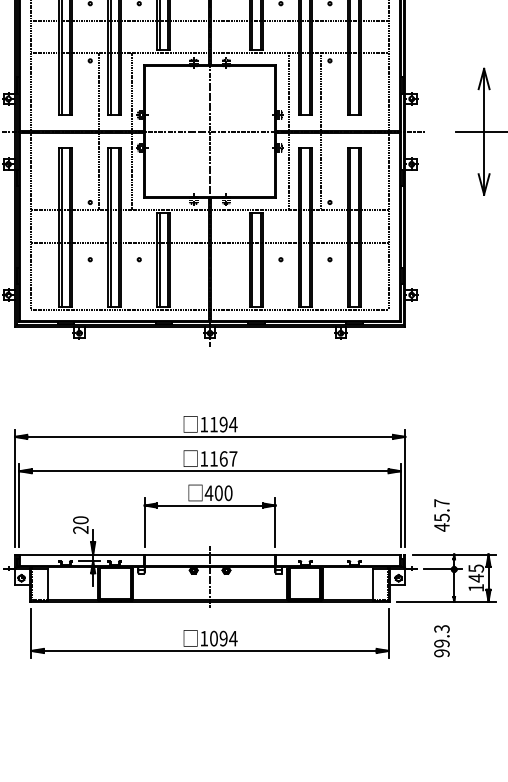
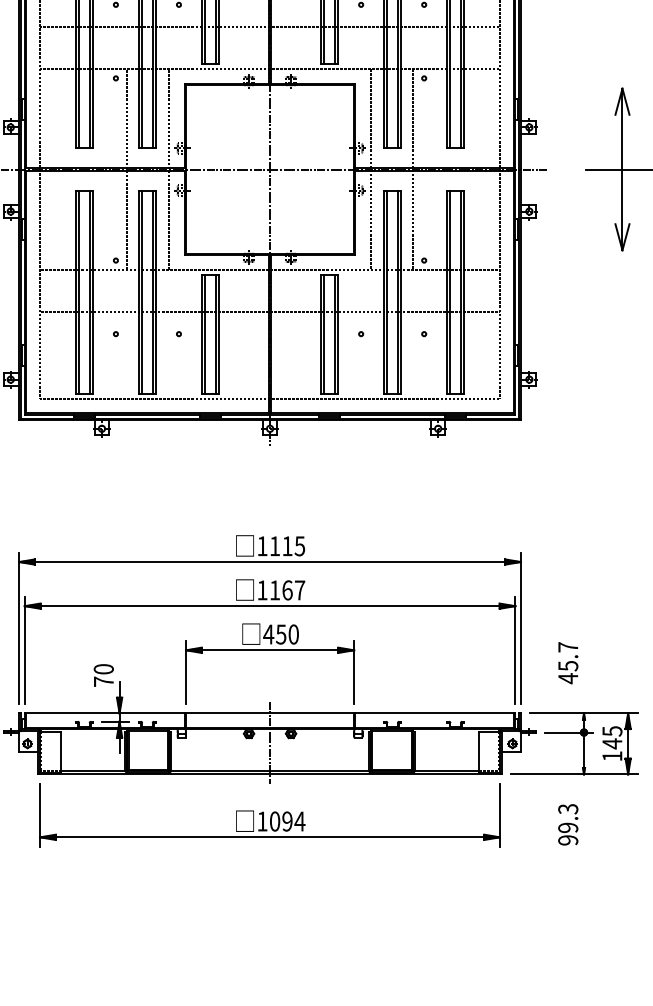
text: (228, 424) -> (293, 546), 1194 -> 1115
text: (219, 493) -> (281, 634), 400 -> 450
text: (80, 529) -> (103, 681), 20 -> 70

